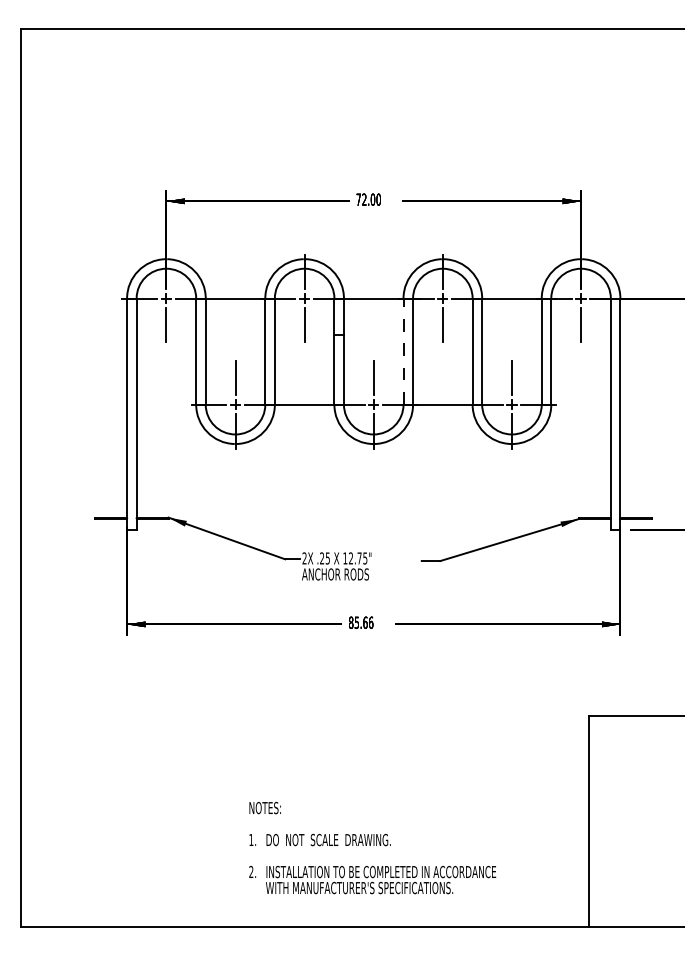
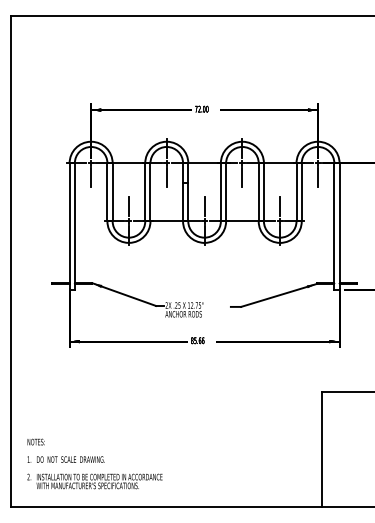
line: (402, 350) -> (220, 191), dashed -> solid
text: (371, 847) -> (94, 463), moved

